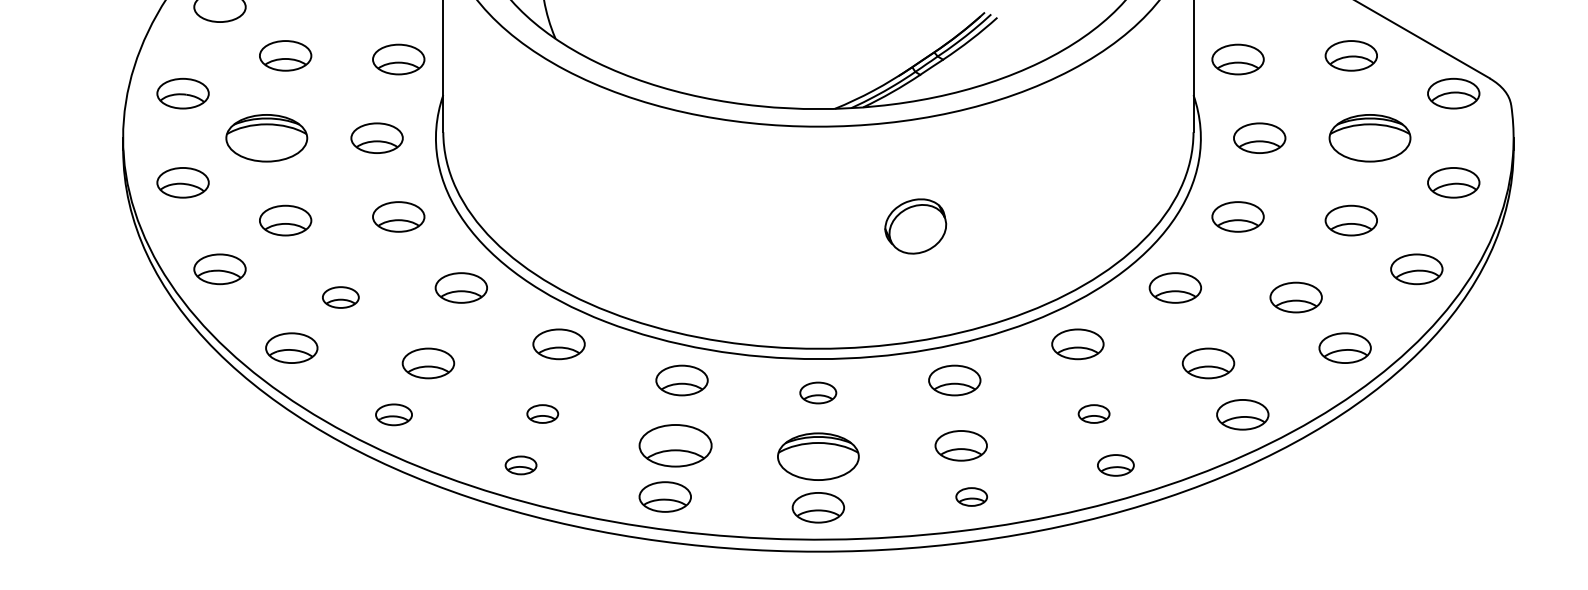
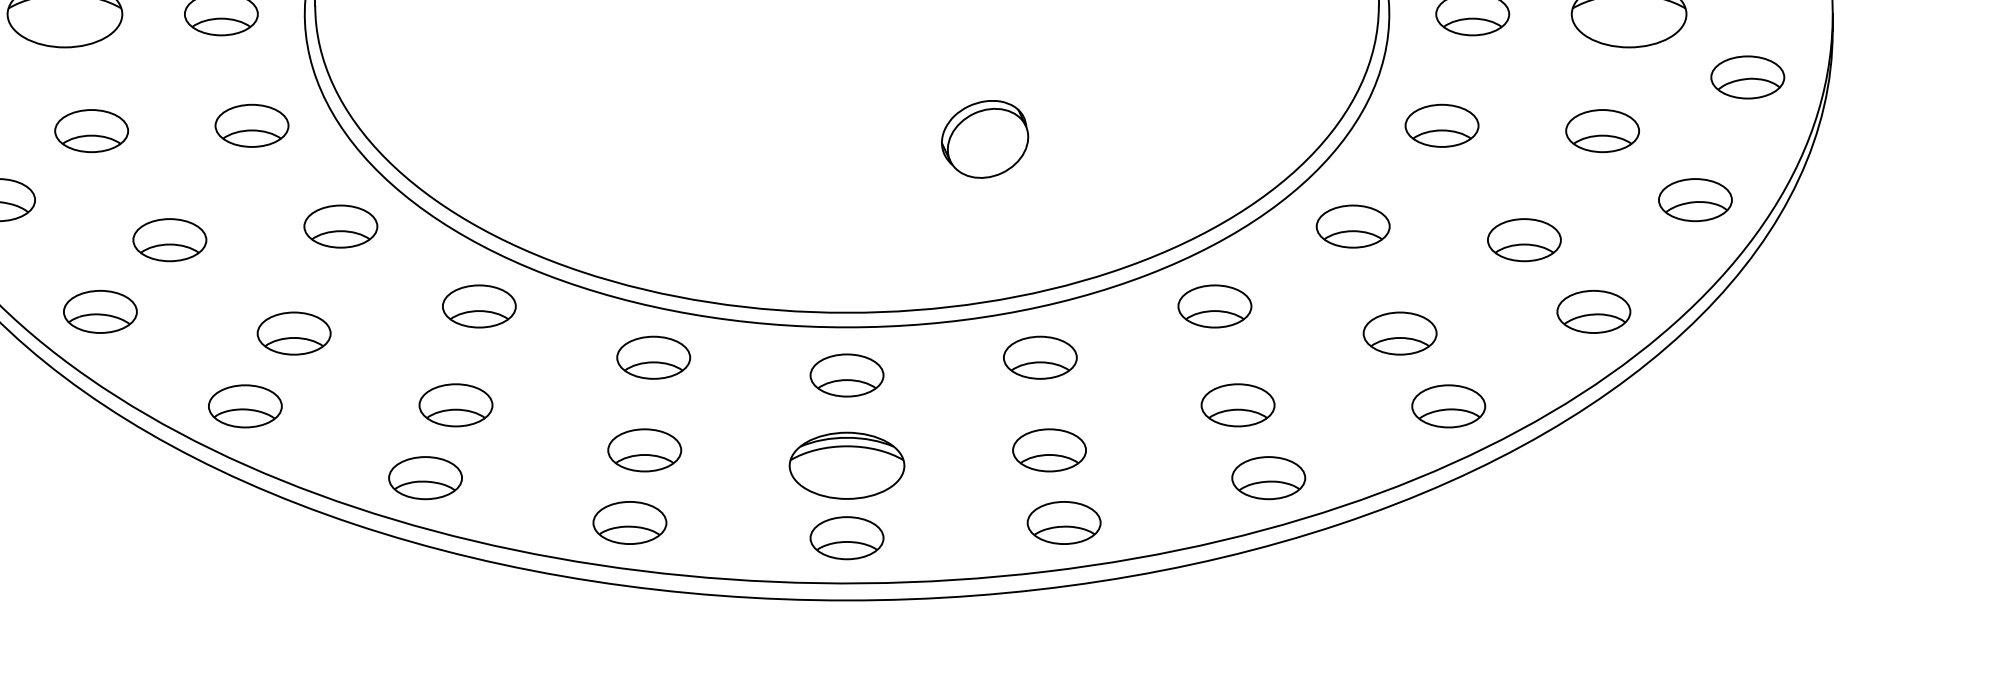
part: (340, 297) -> (169, 240), size x1.43
part: (817, 392) -> (845, 374), size x1.43
part: (542, 413) -> (455, 404), size x1.67
part: (1093, 413) -> (1237, 404), size x1.67
part: (393, 414) -> (244, 405), size x1.43
part: (675, 445) -> (644, 449), size x0.71
part: (520, 465) -> (424, 478), size x1.67
part: (1115, 465) -> (1268, 478), size x1.43
part: (971, 496) -> (1064, 522), size x1.67

